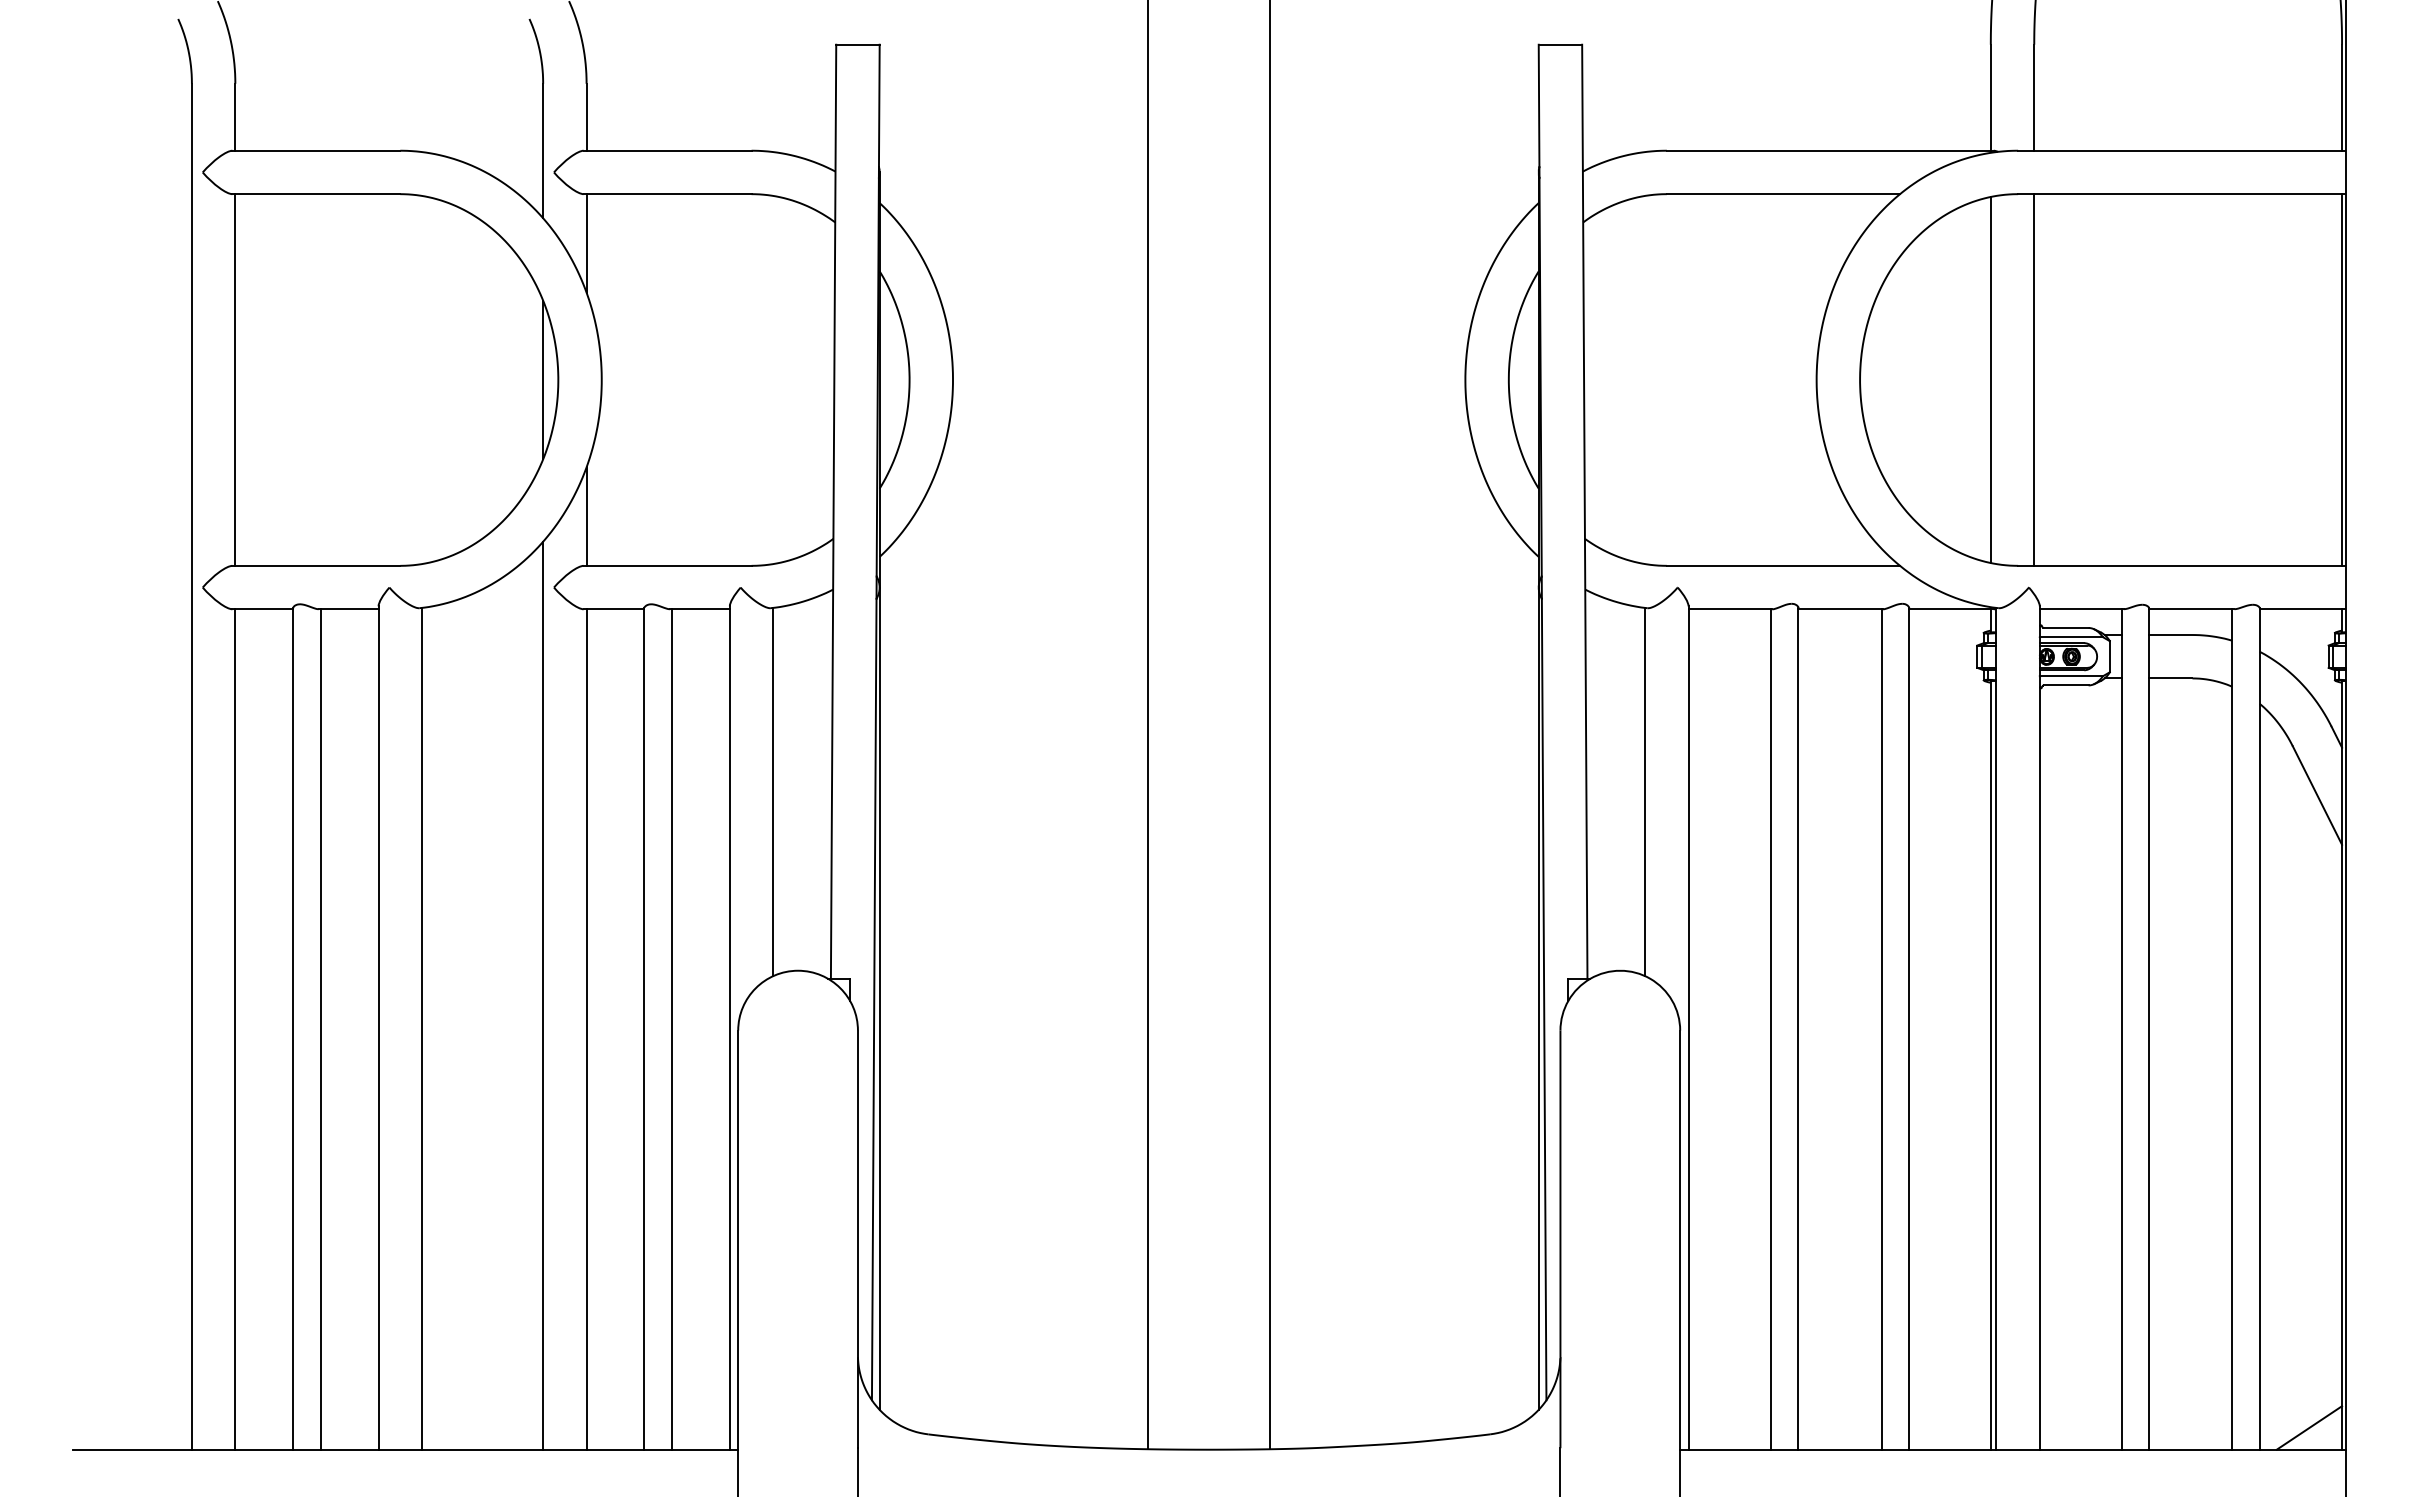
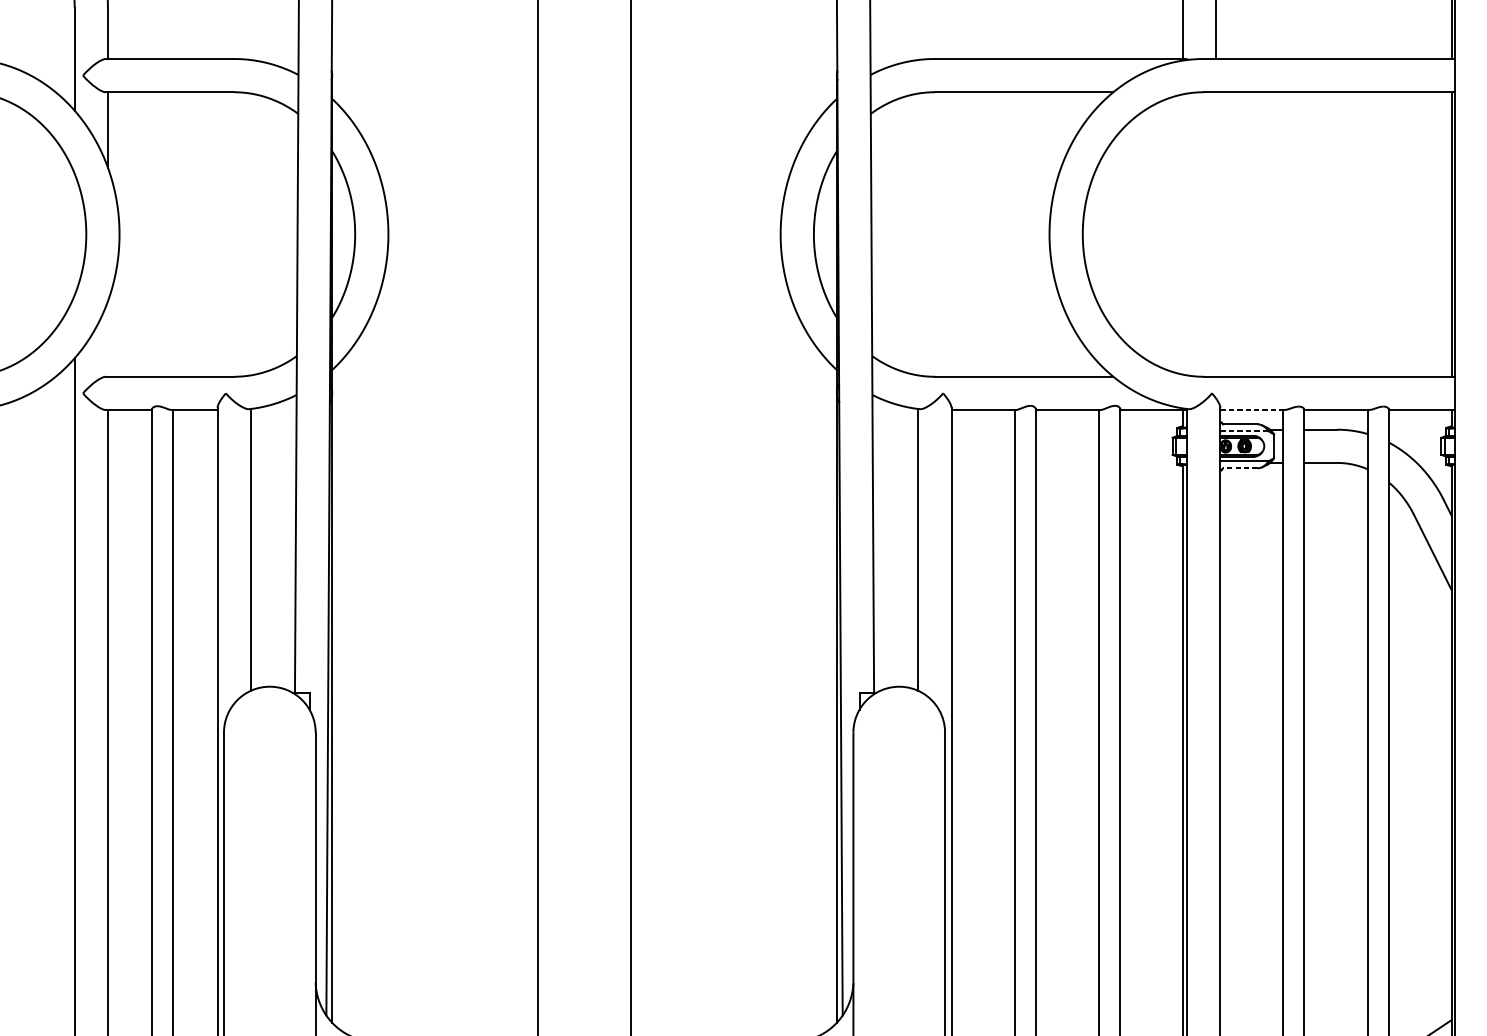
line: (543, 379) -> (74, 234), removed
line: (2034, 379) -> (1216, 234), removed
line: (1990, 380) -> (1182, 234), removed
line: (586, 516) -> (107, 338), removed
line: (2081, 609) -> (1252, 410), solid -> dashed
line: (2072, 637) -> (1245, 431), solid -> dashed
line: (2065, 685) -> (1240, 468), solid -> dashed

